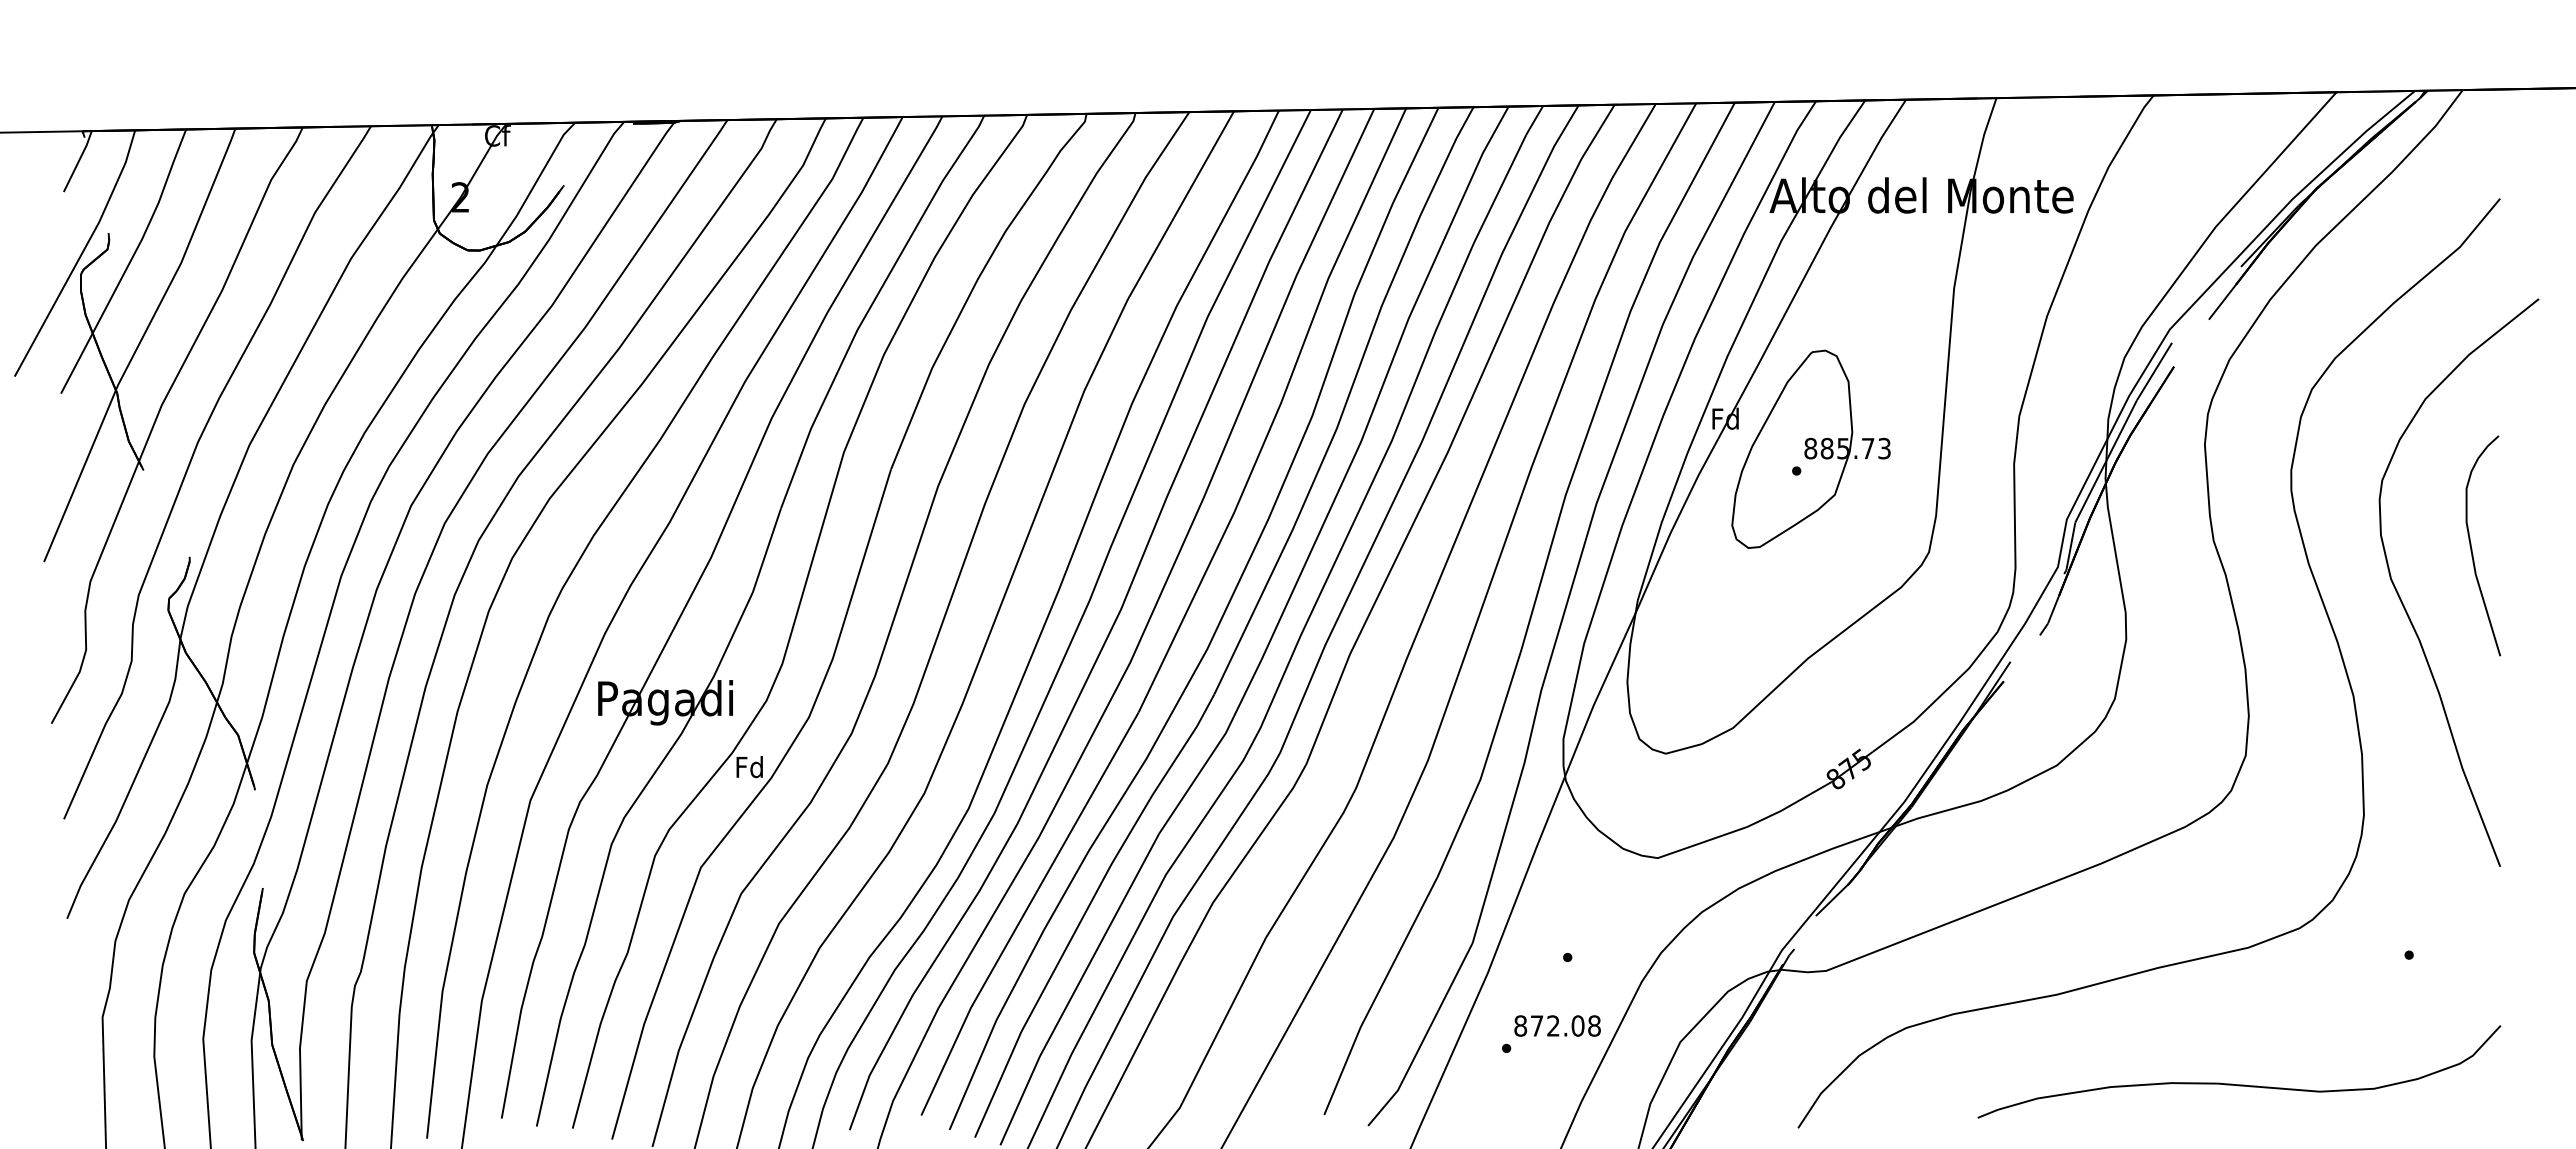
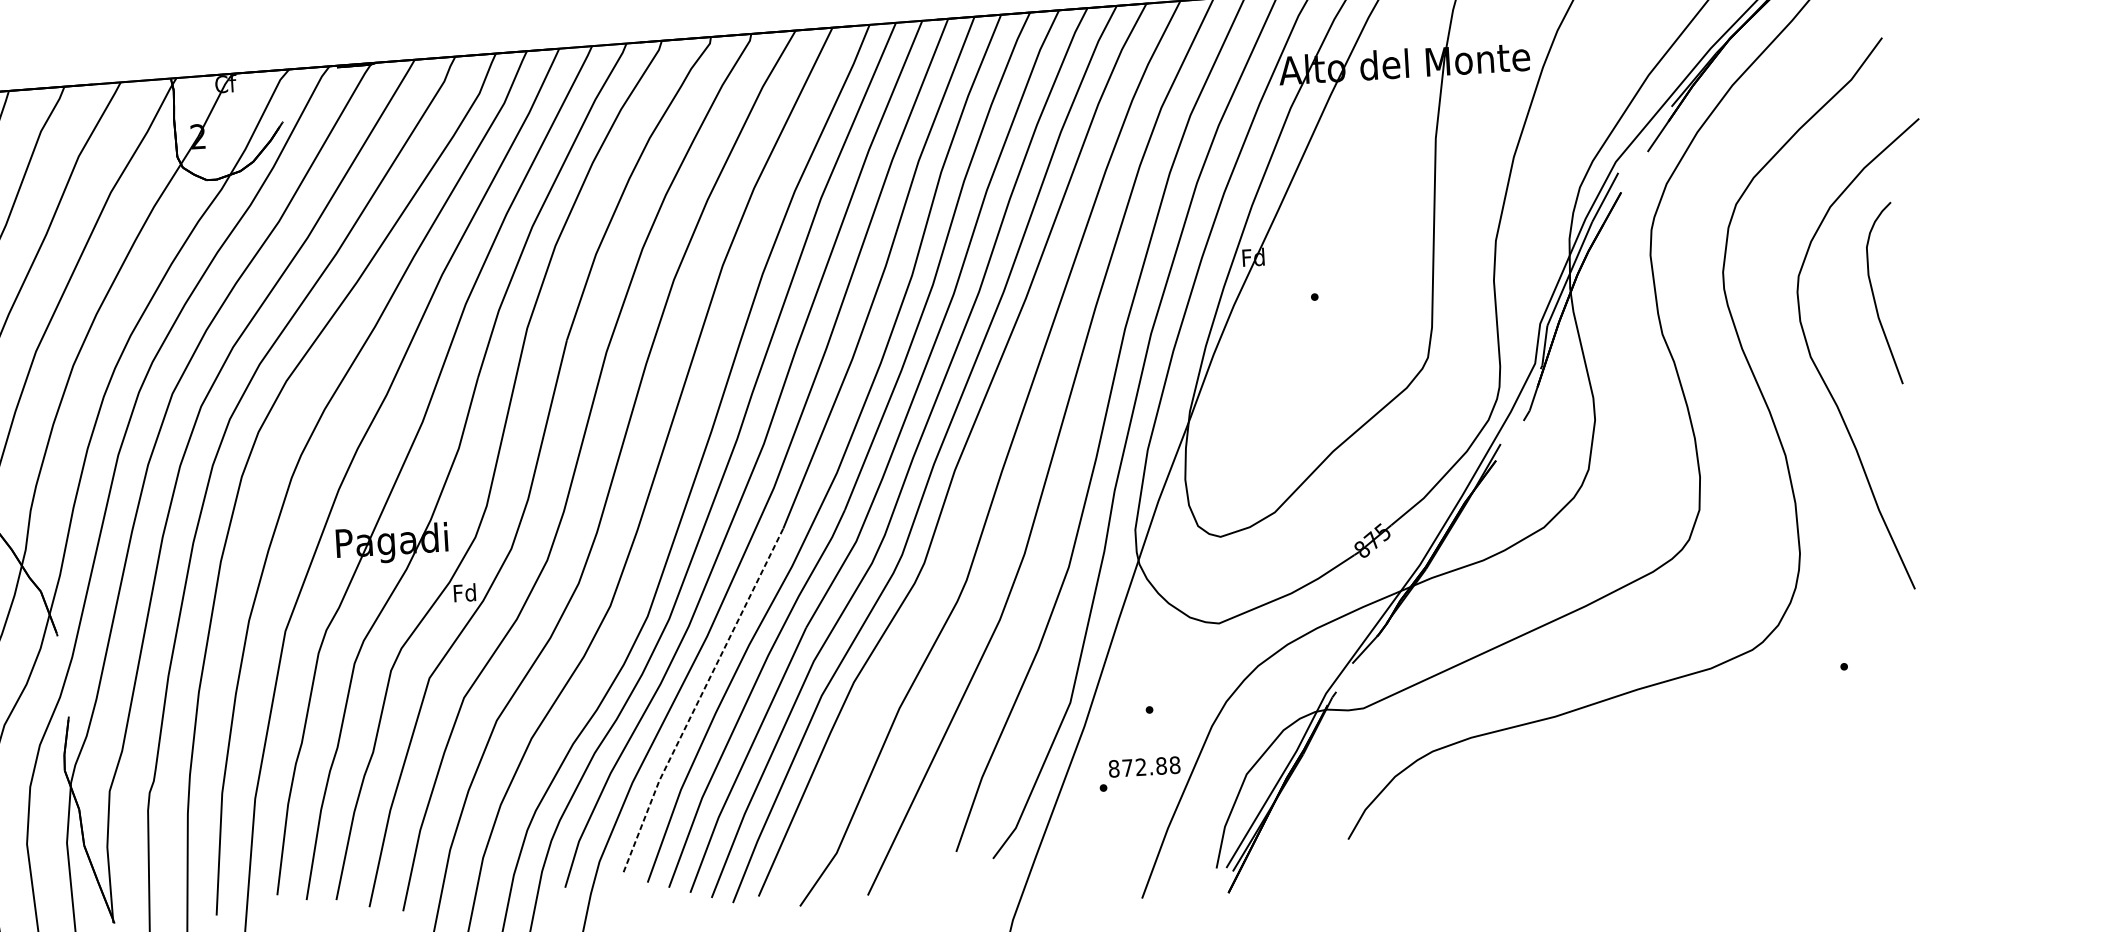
part: (1810, 448) -> (1325, 277), removed
curve: (2472, 548) -> (1874, 296), moved
line: (1025, 912) -> (699, 699), solid -> dashed
text: (1577, 1025) -> (1160, 765), 872.08 -> 872.88
curve: (2239, 1084) -> (1710, 781), removed

